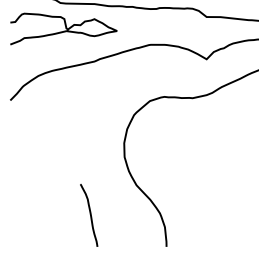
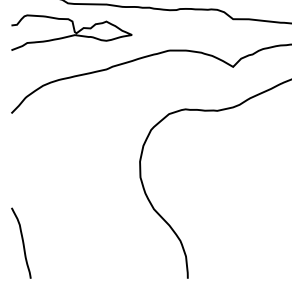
curve: (89, 214) -> (21, 242), moved

